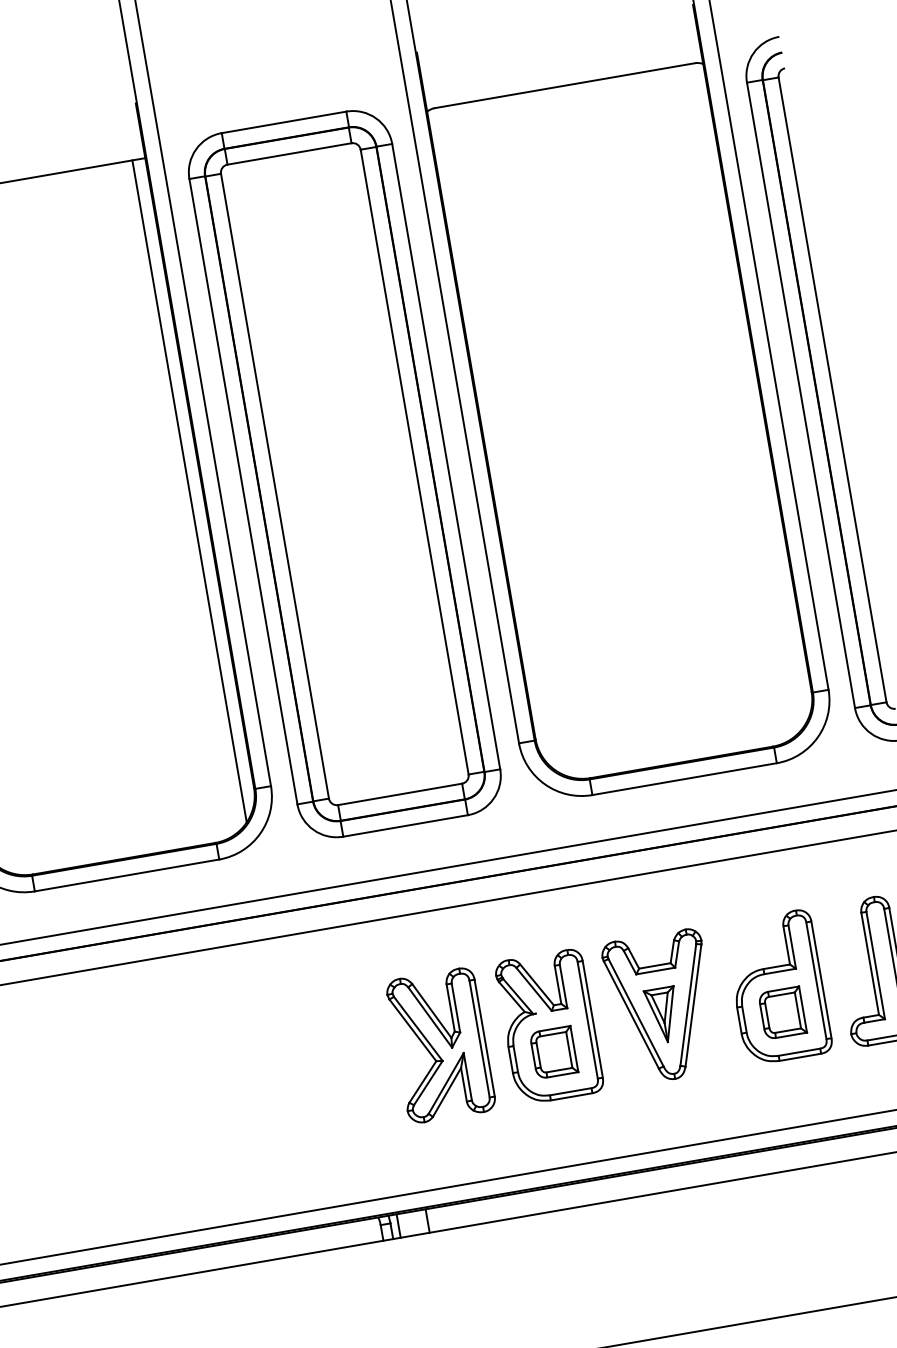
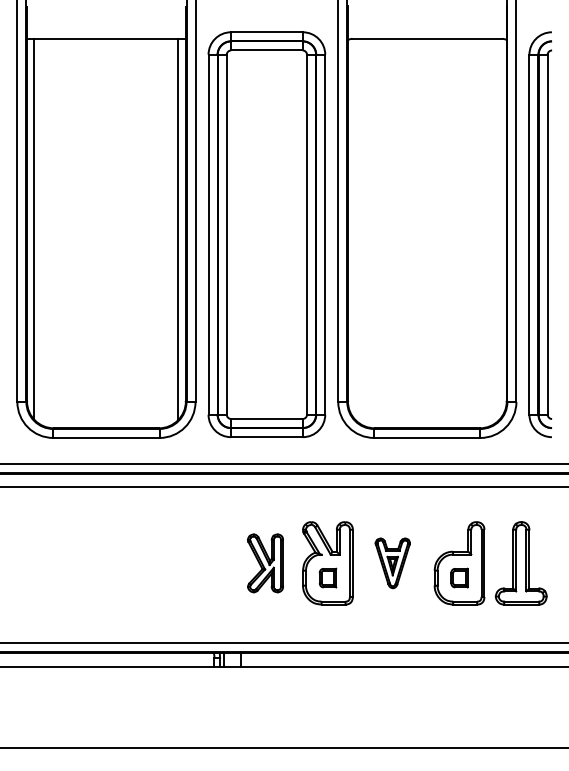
part: (661, 1007) -> (392, 563), size x0.6
part: (782, 1011) -> (459, 577), size x0.7
part: (441, 1045) -> (265, 563), size x0.7
part: (552, 1051) -> (327, 577), size x0.7

